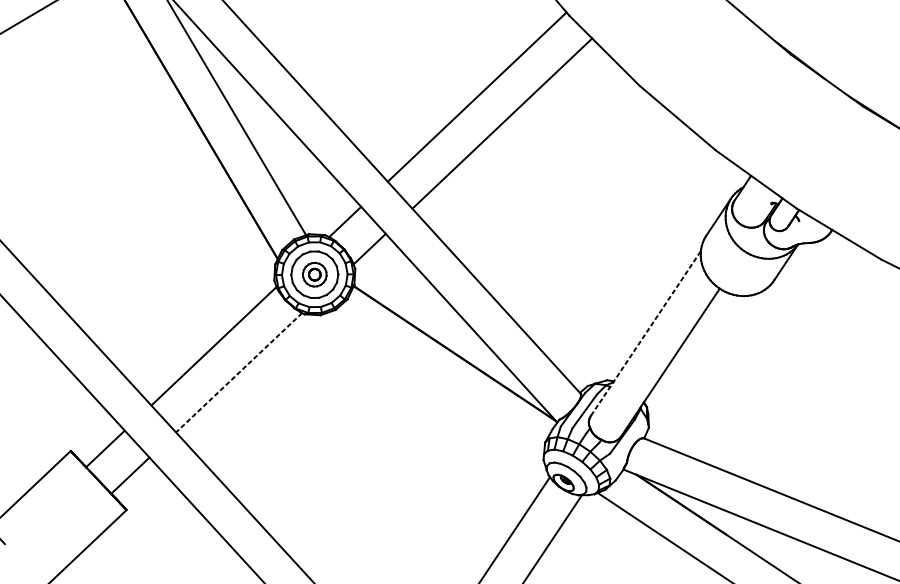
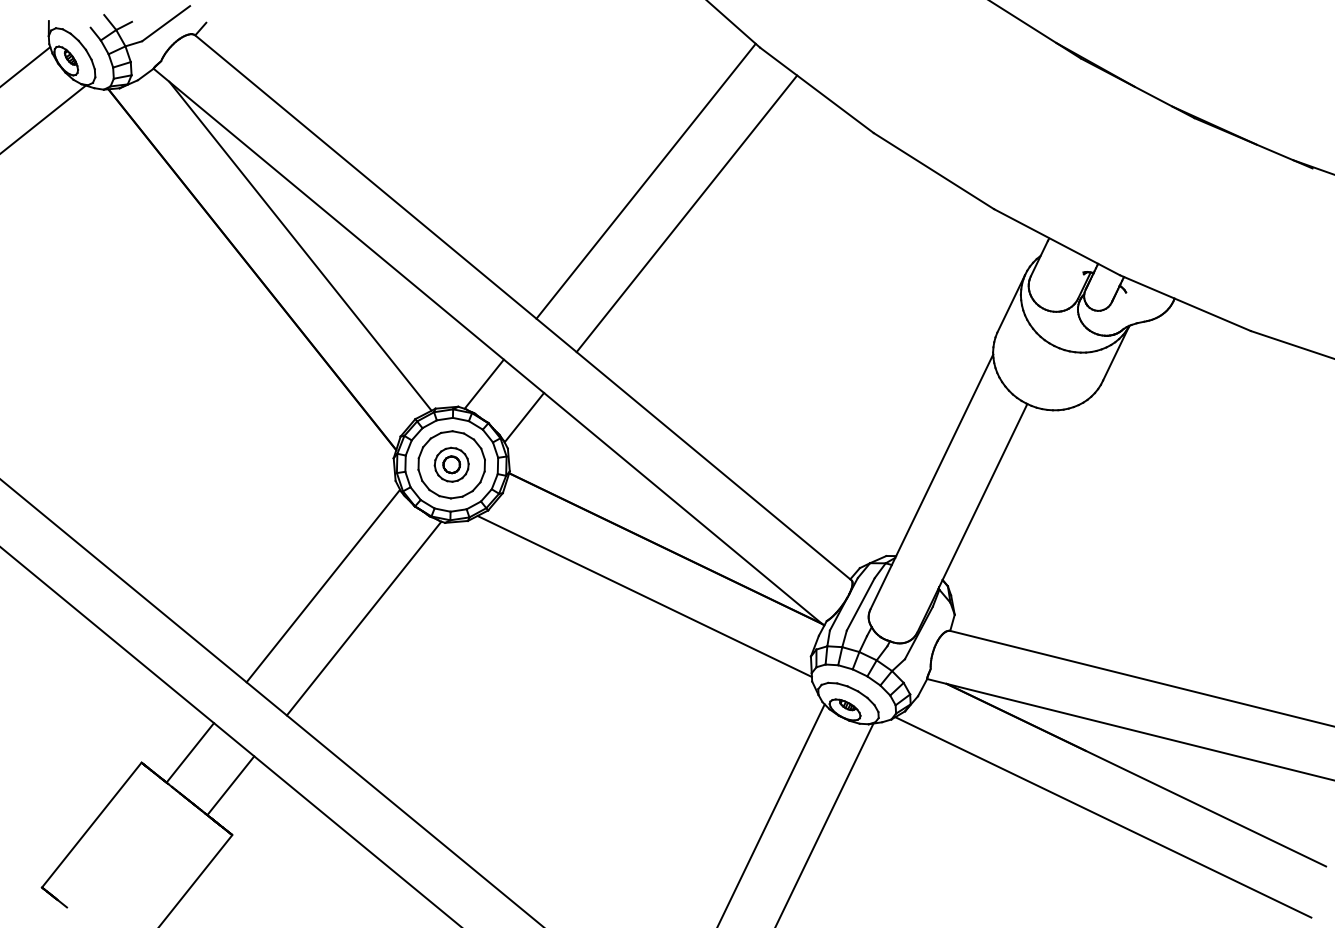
line: (646, 333) -> (932, 481), dashed -> solid
line: (239, 372) -> (364, 618), dashed -> solid
line: (435, 384) -> (644, 596), added

